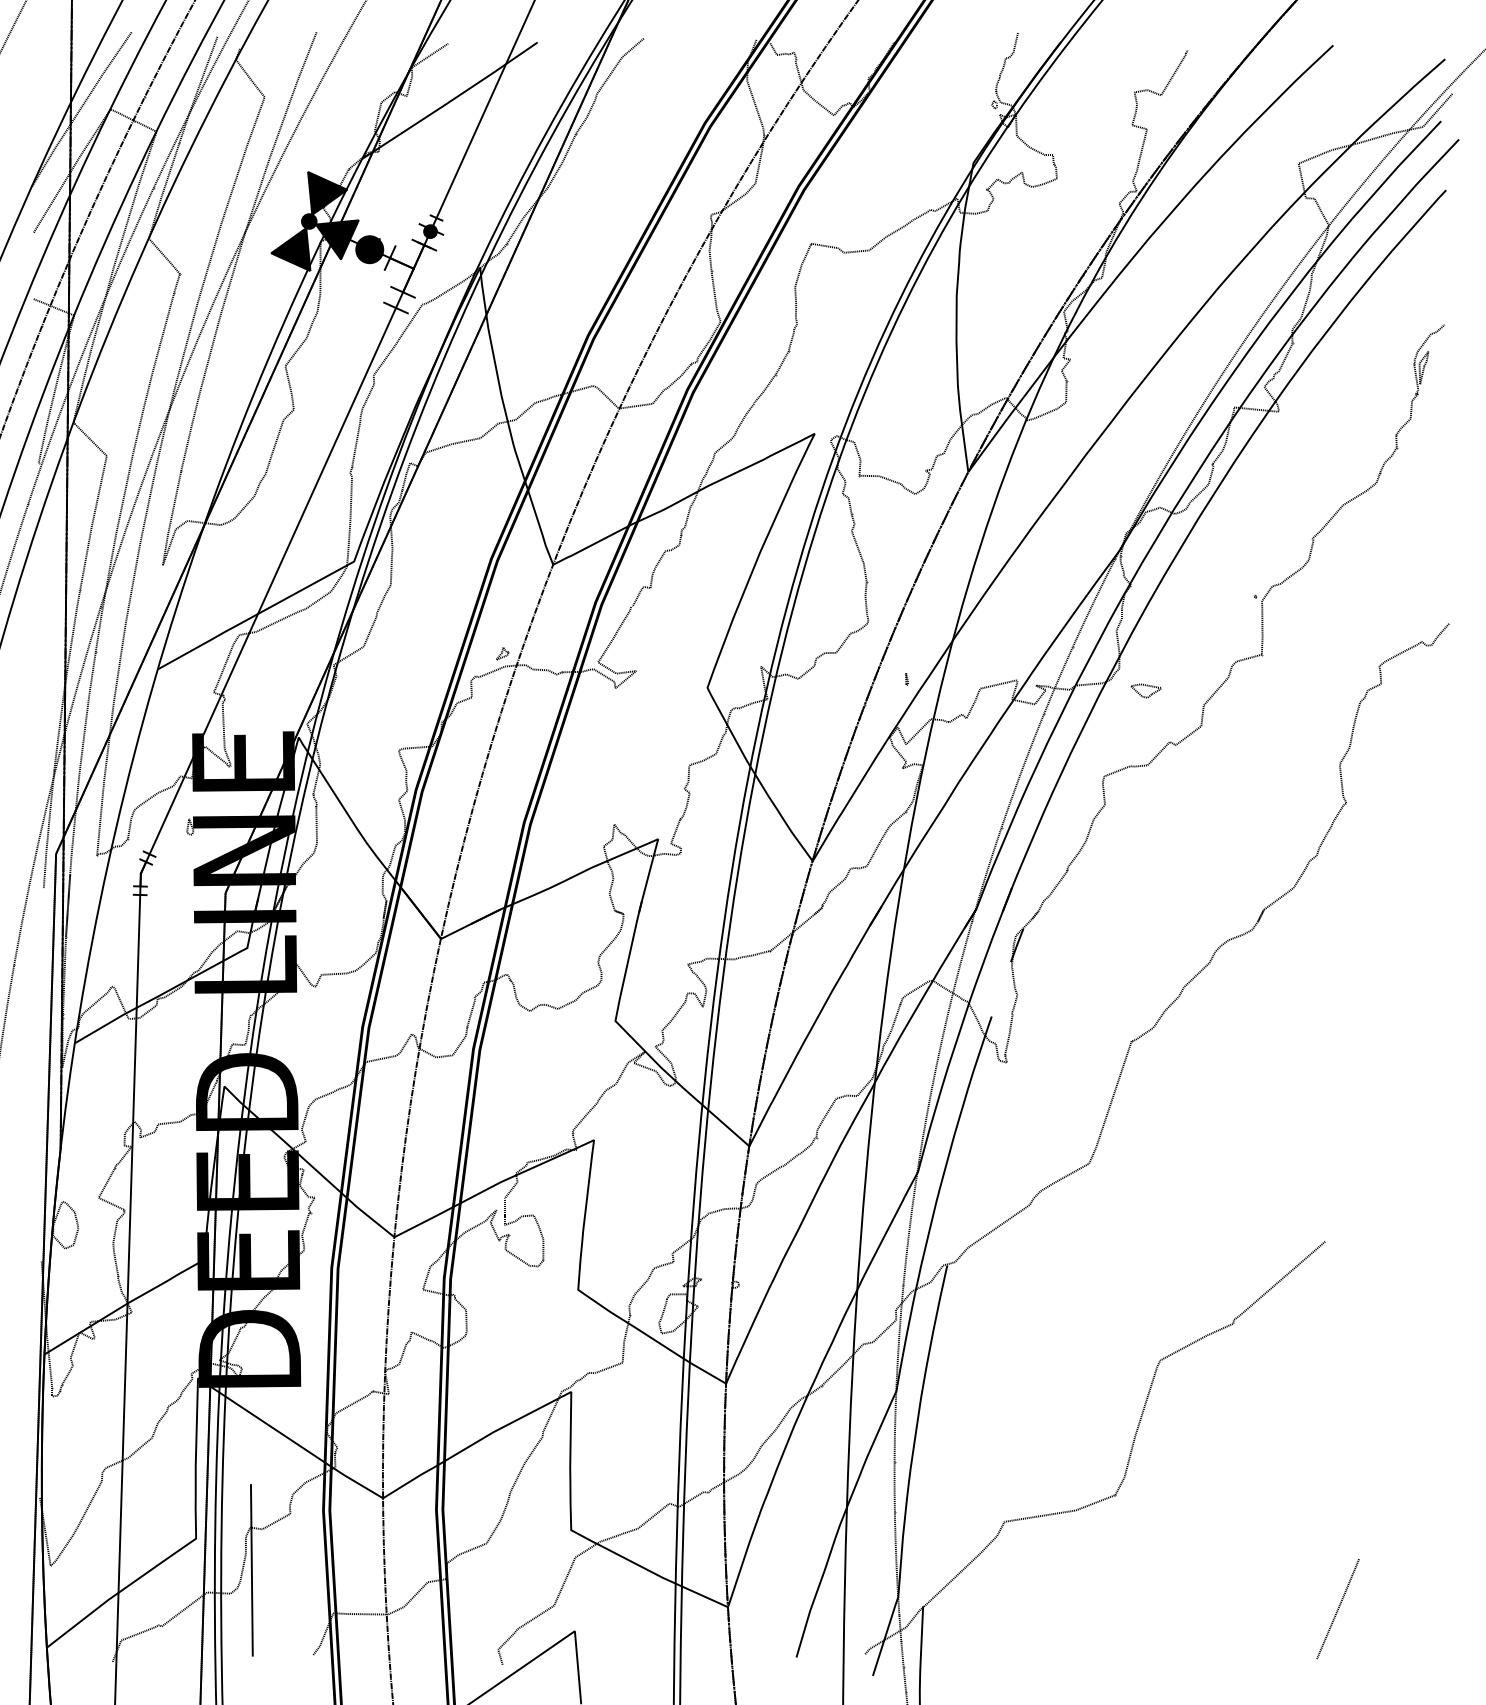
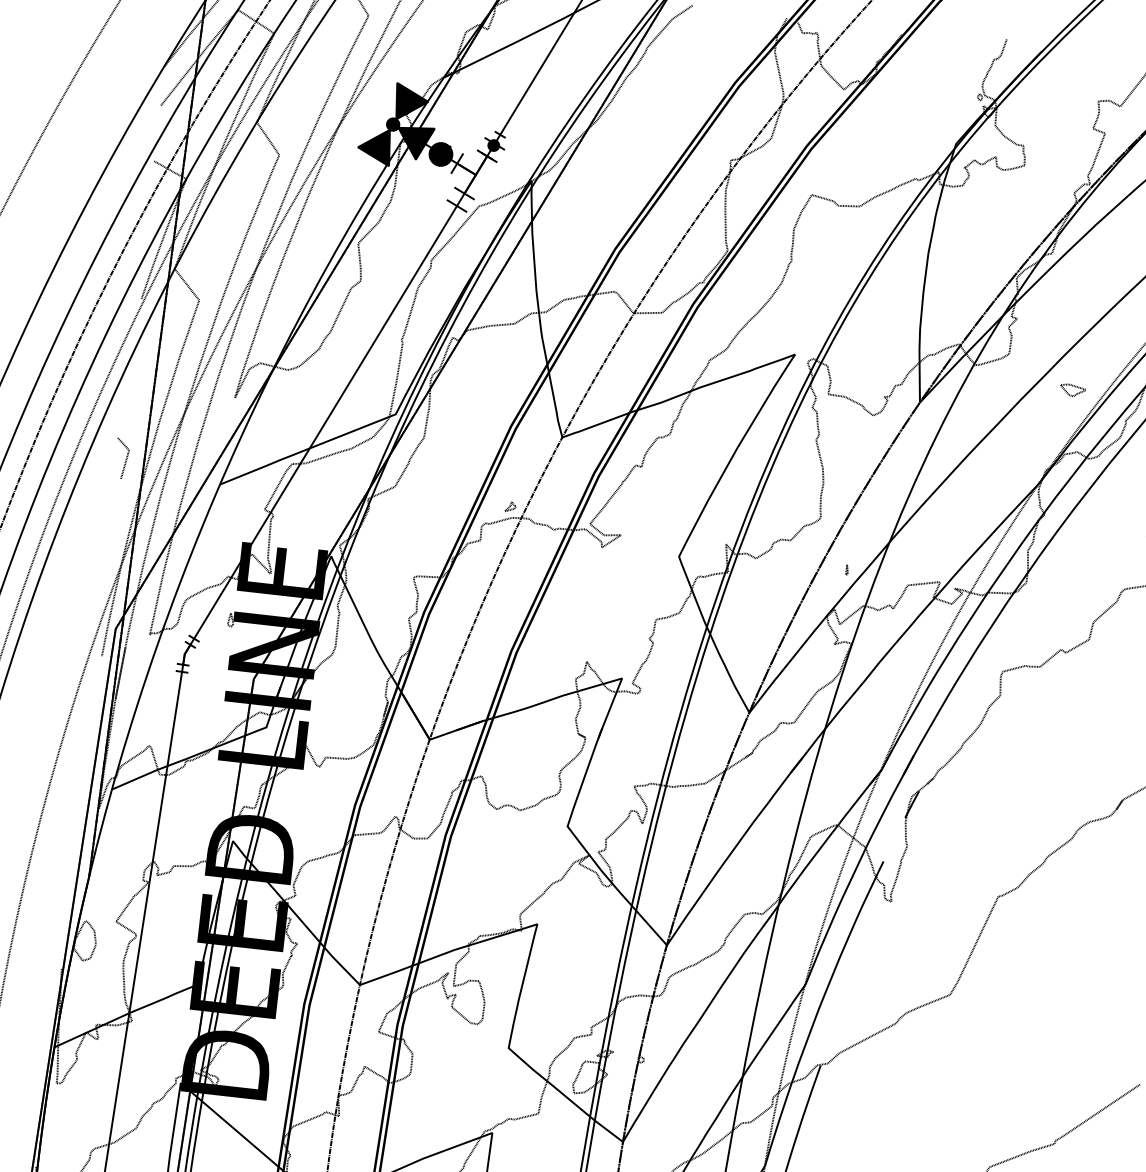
line: (43, 651) -> (126, 457), added
part: (1145, 690) -> (1072, 390), moved

